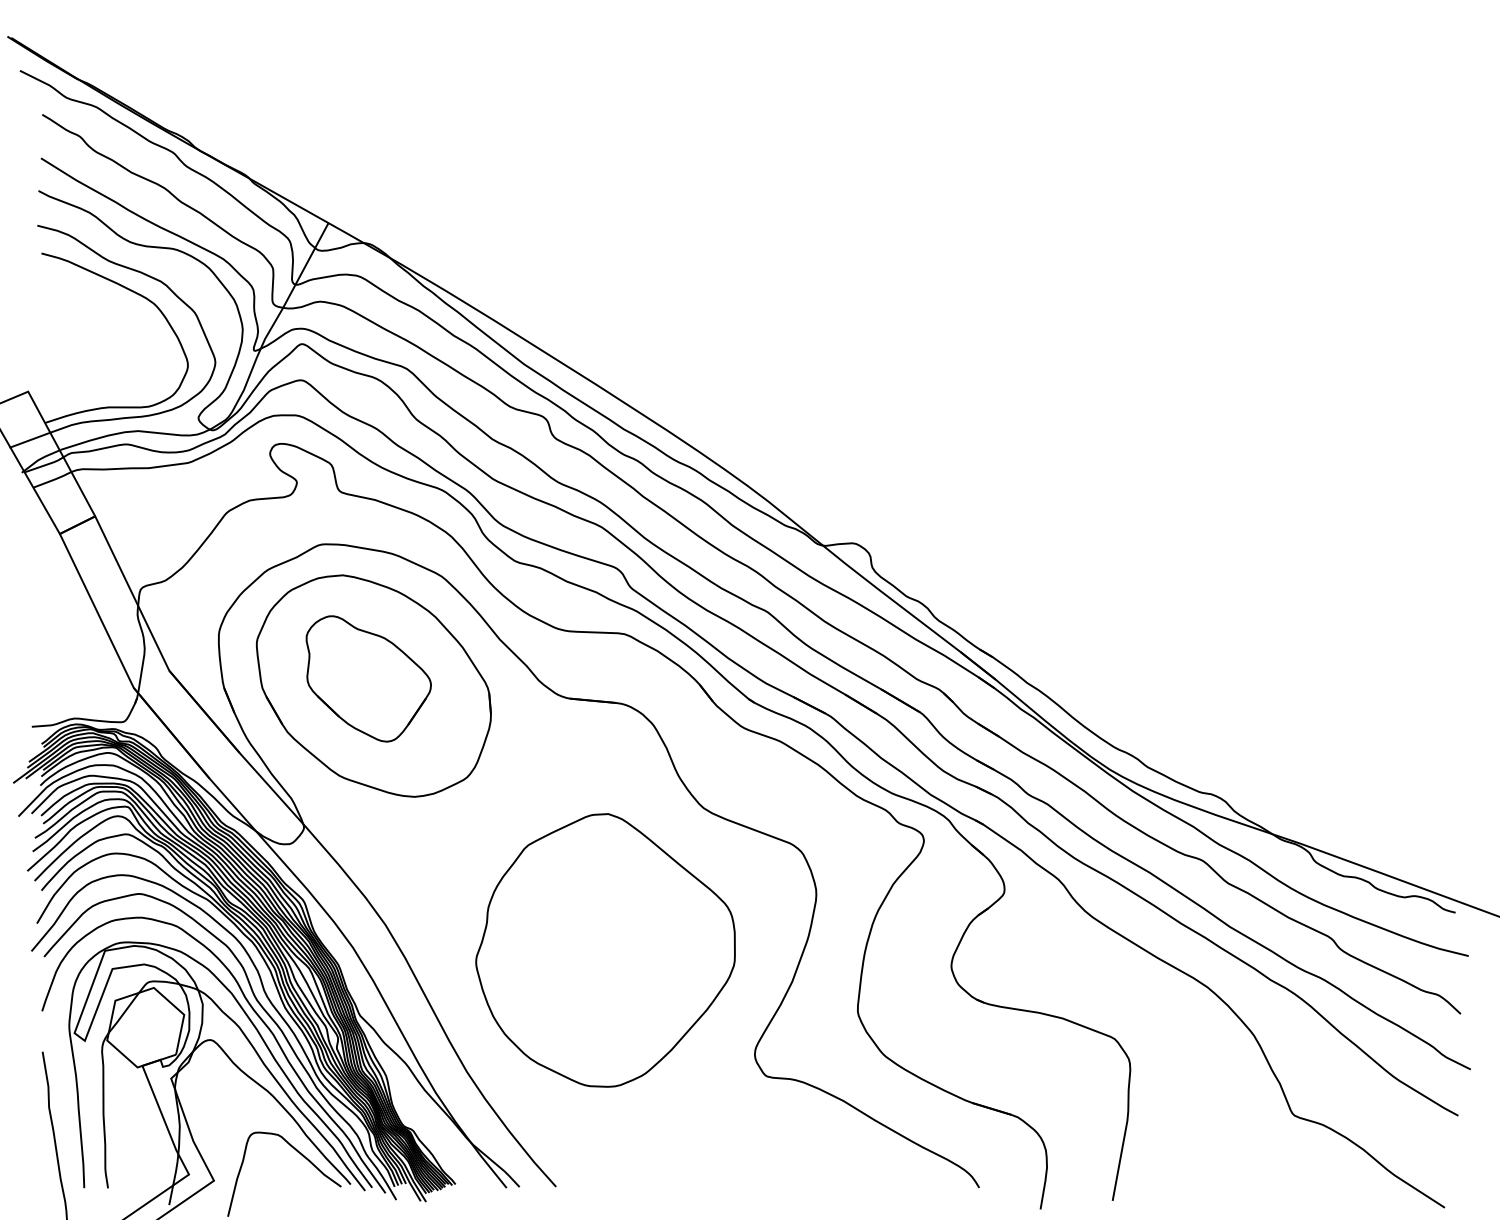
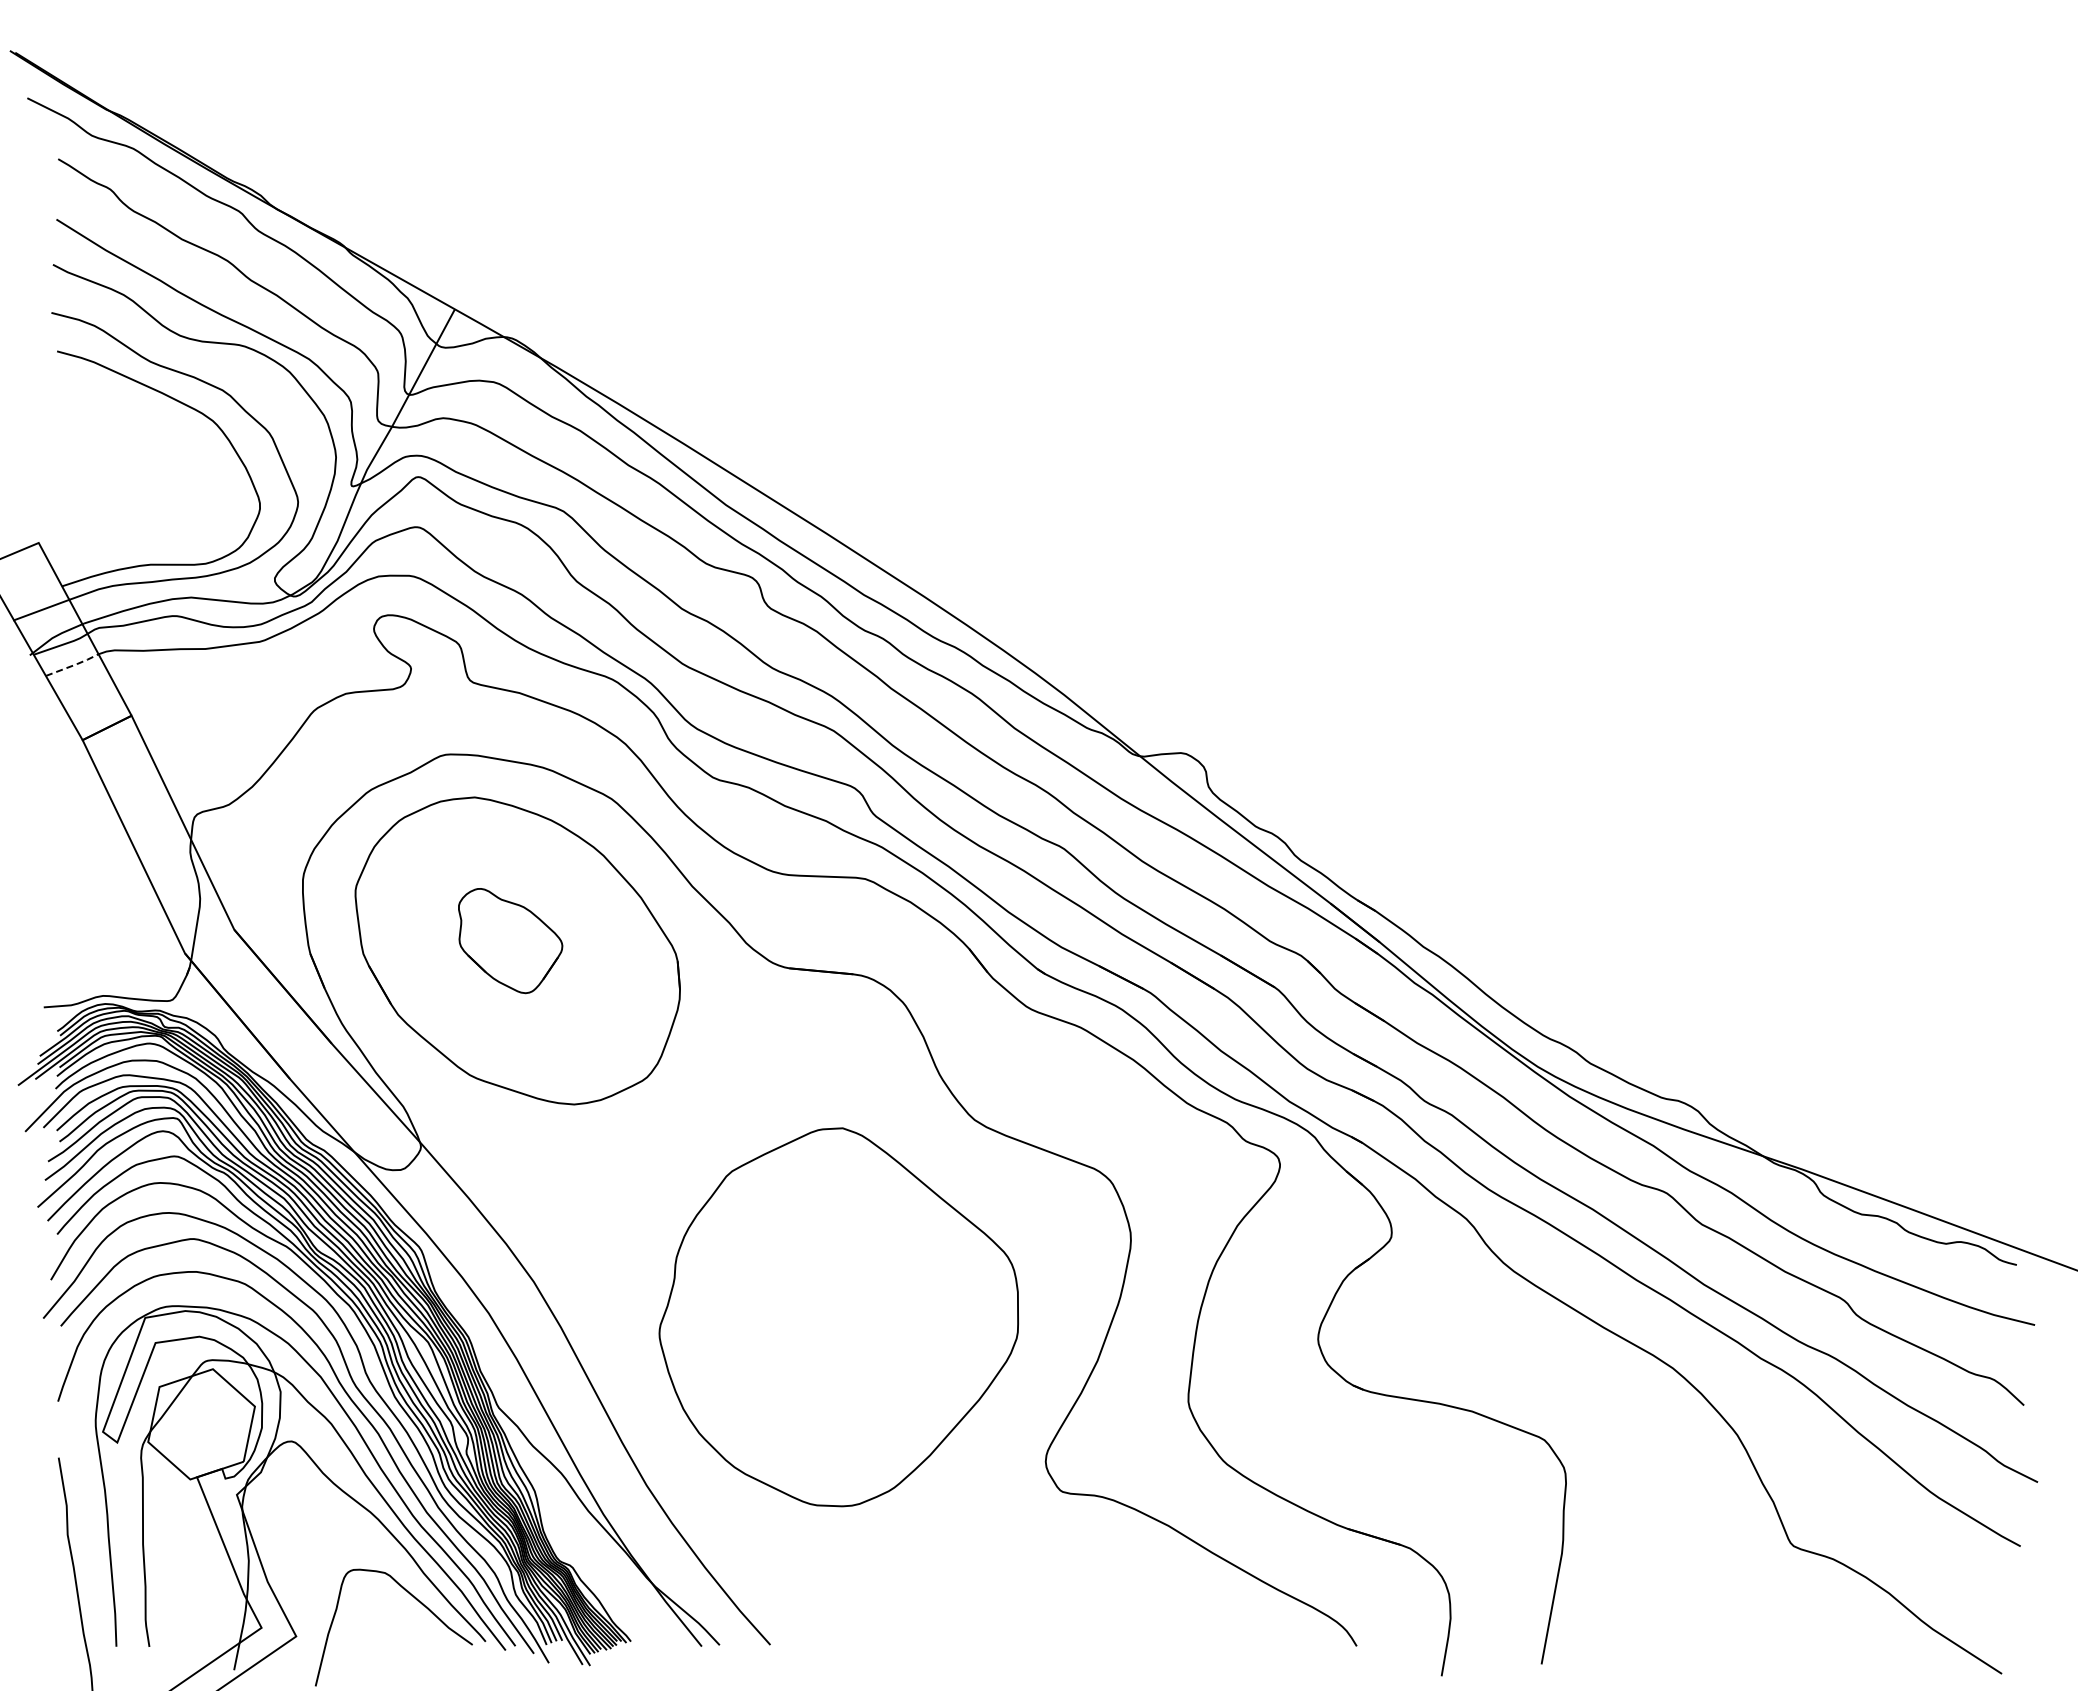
line: (53, 480) -> (73, 665), solid -> dashed
part: (368, 678) -> (510, 940), size x0.6

